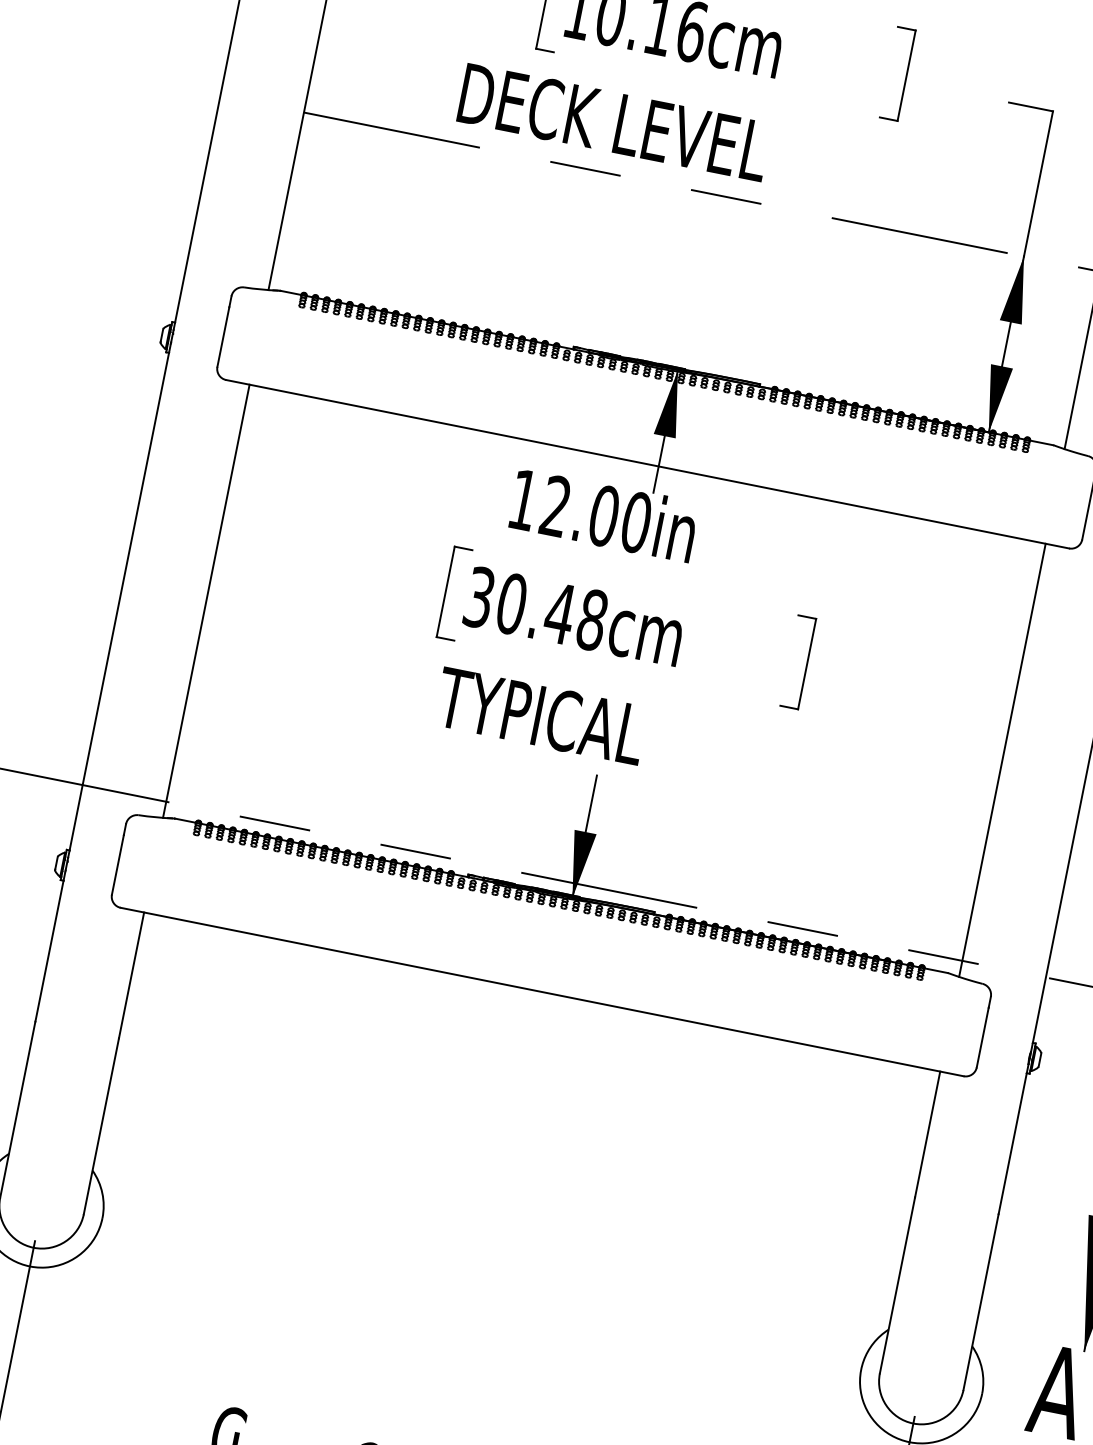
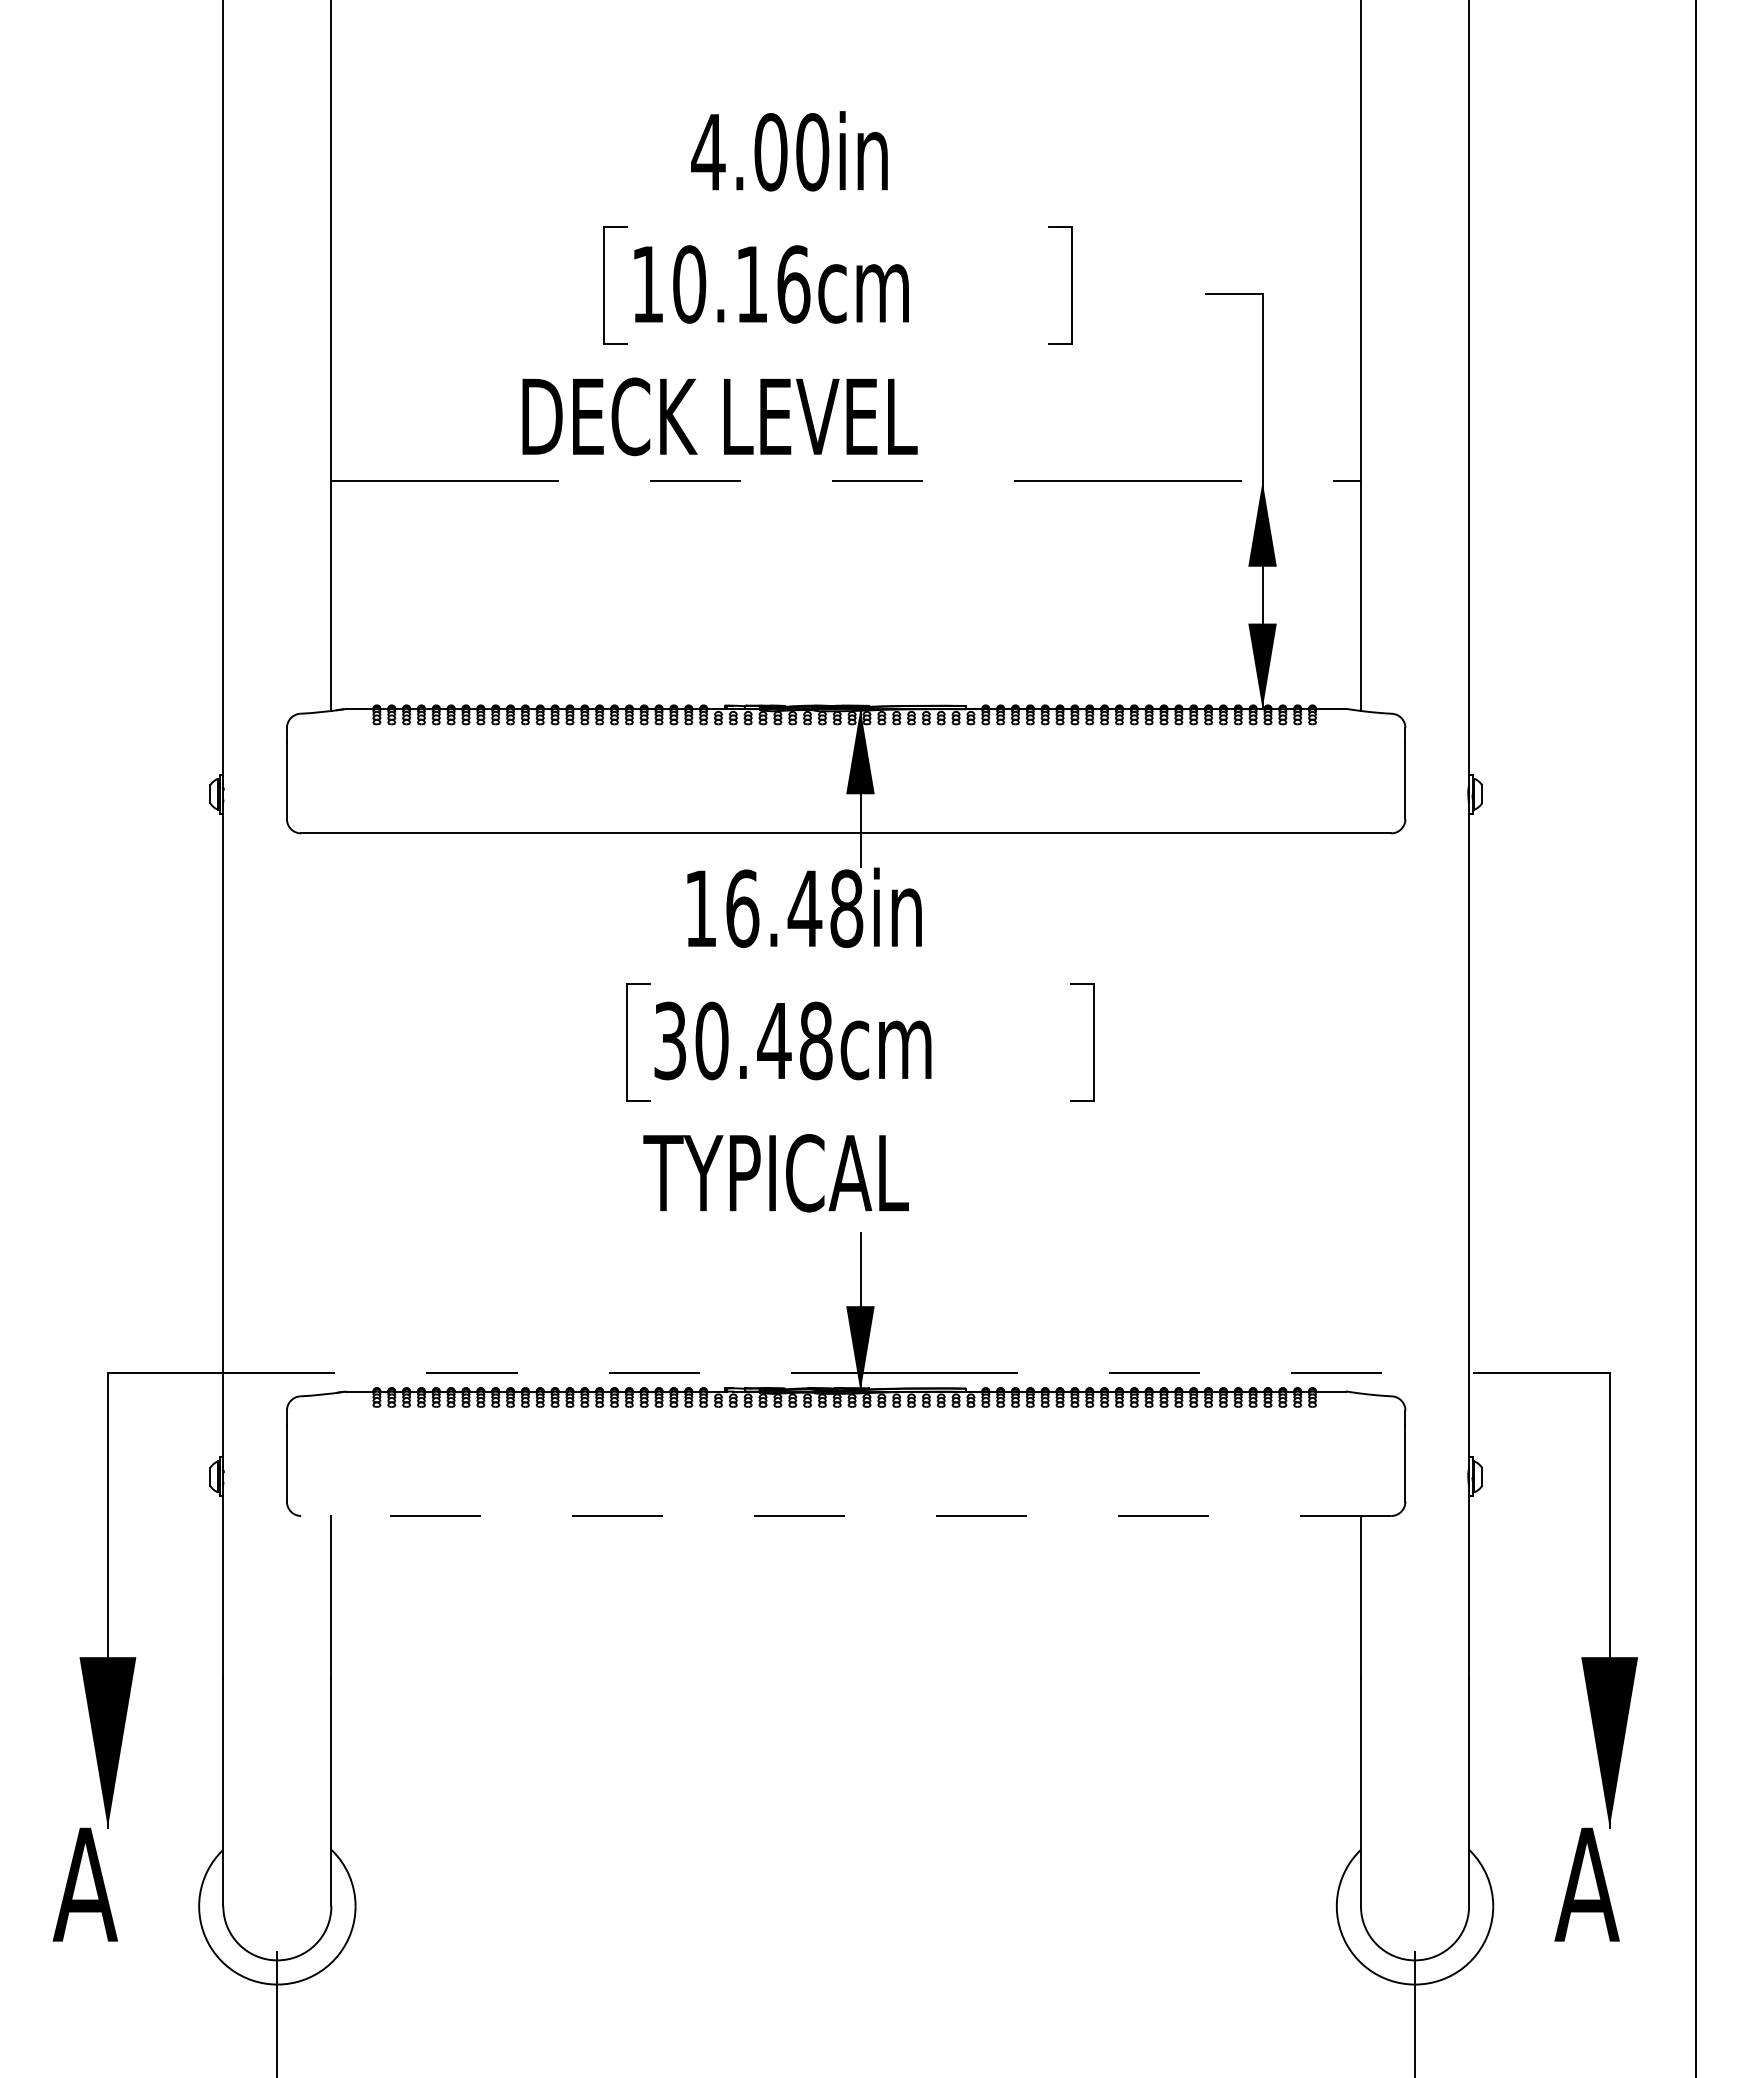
text: (596, 514) -> (794, 908), 12.00in -> 16.48in
line: (206, 601) -> (331, 1113), removed
line: (1002, 760) -> (1360, 1113), removed
line: (541, 991) -> (845, 1515), solid -> dashed

